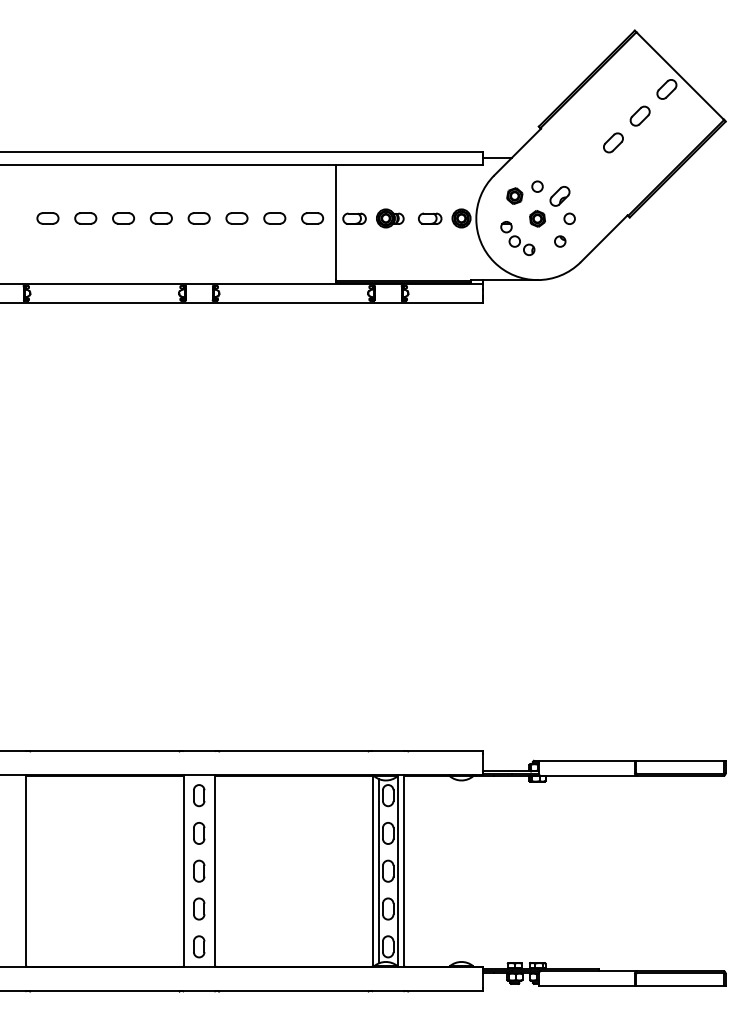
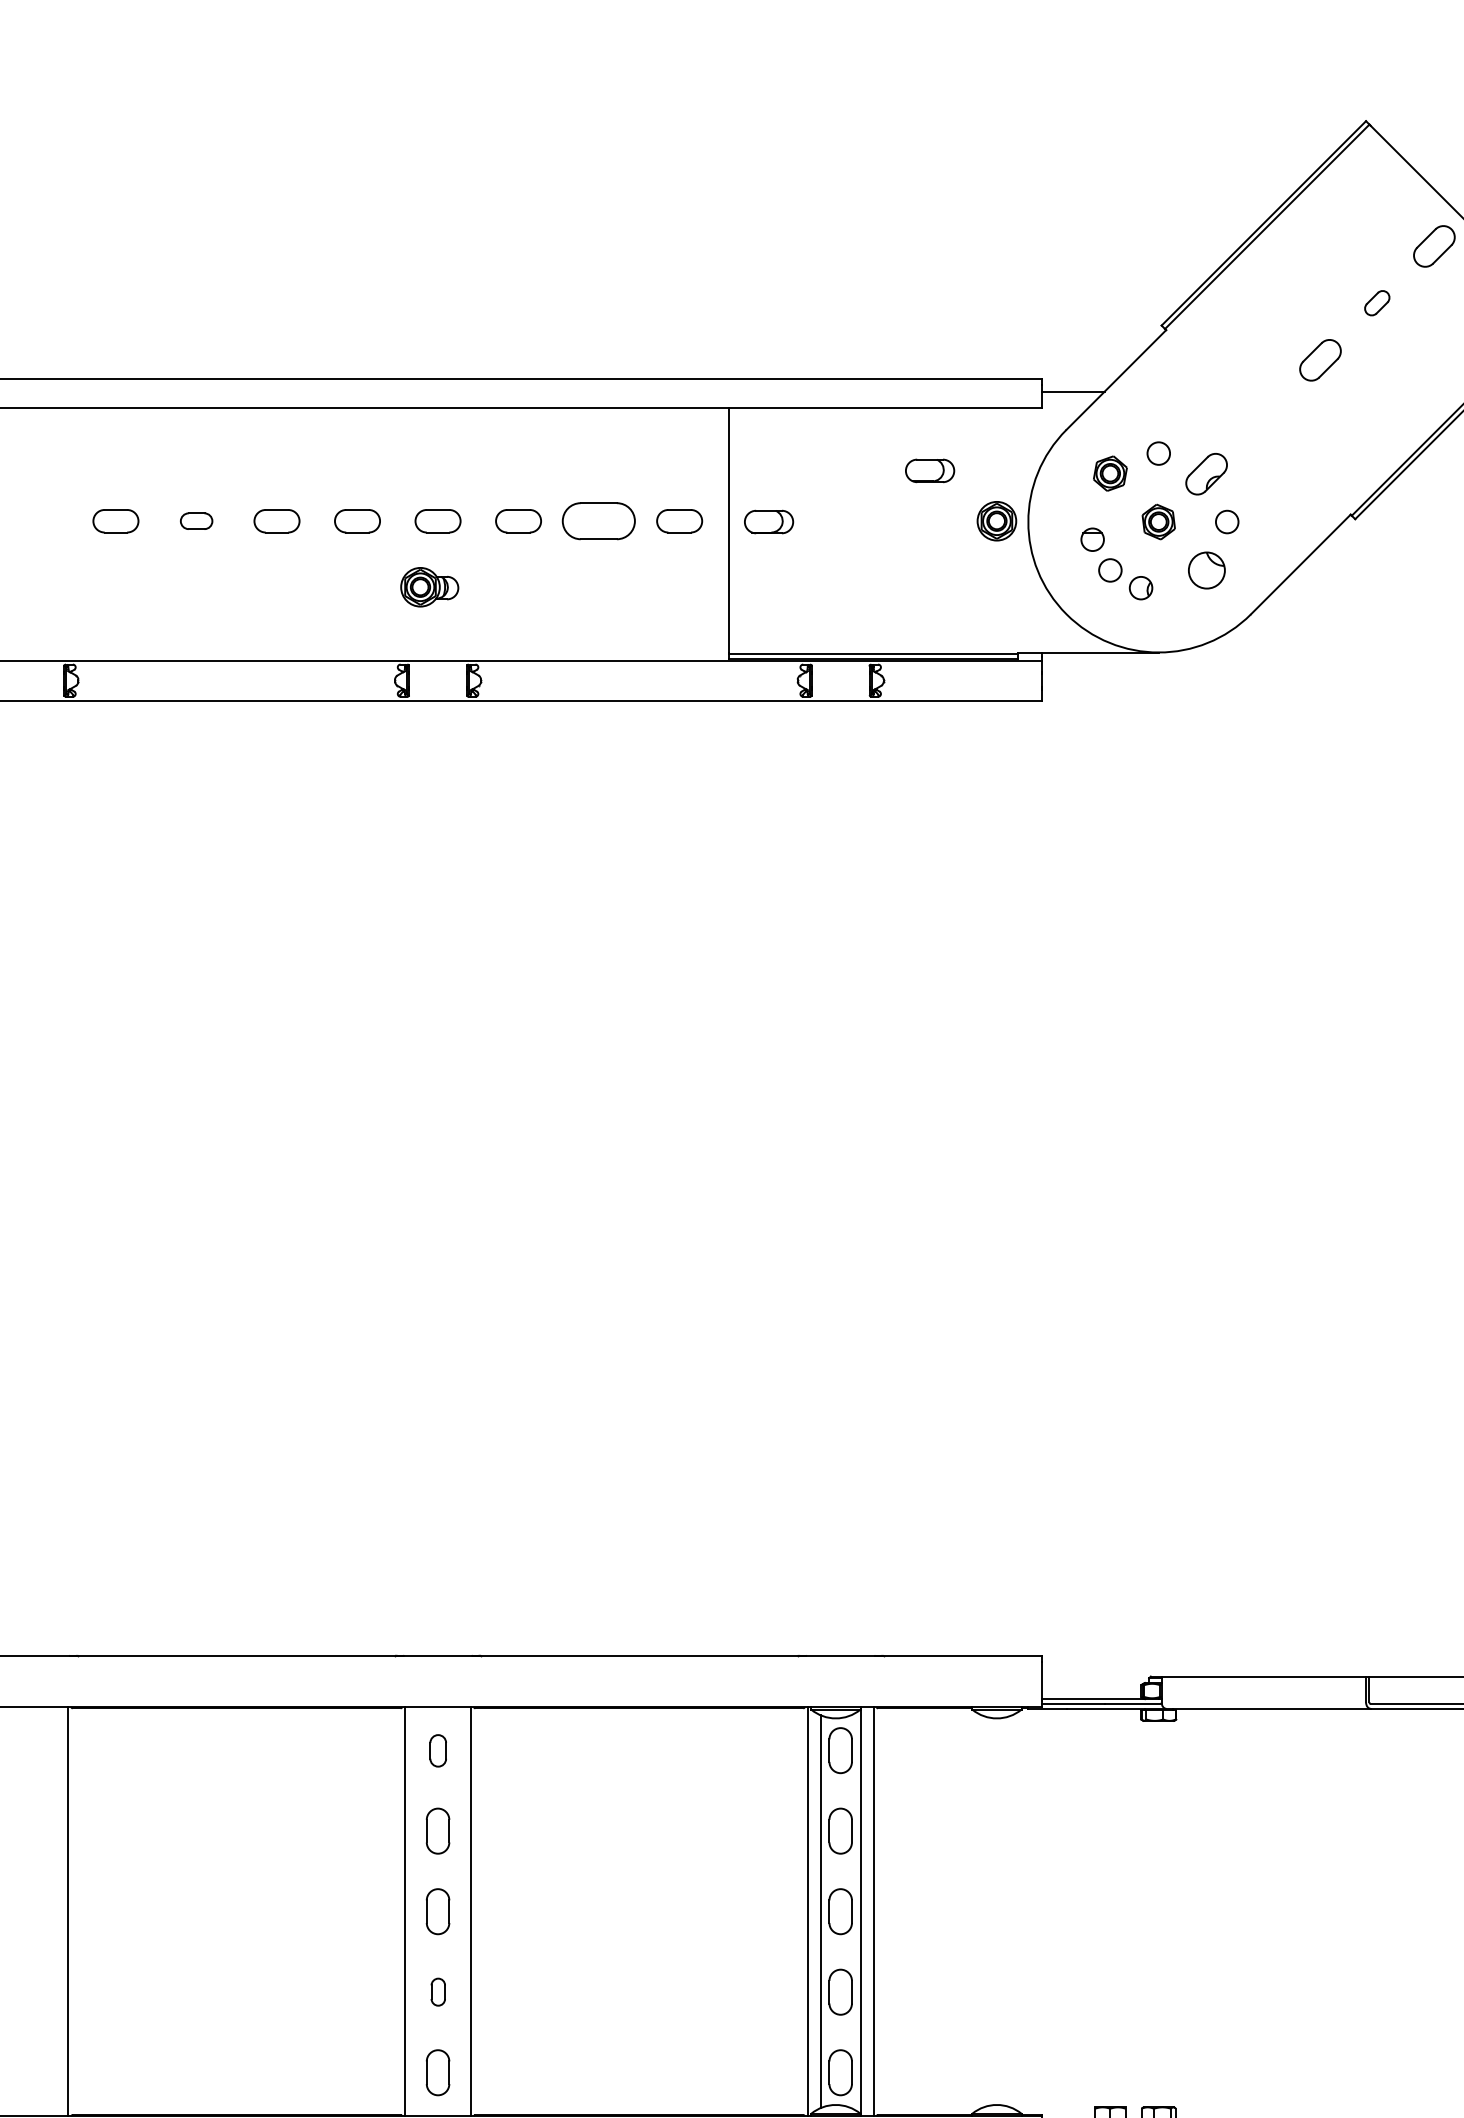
part: (639, 115) -> (1375, 301), size x0.6
part: (85, 218) -> (195, 521), size x0.7
part: (274, 218) -> (598, 521), size x1.6
part: (390, 218) -> (430, 587), moved
part: (430, 218) -> (930, 470), moved
part: (560, 241) -> (1207, 570), size x1.6
part: (199, 795) -> (438, 1750), size x0.7
part: (199, 908) -> (438, 1991), size x0.6

